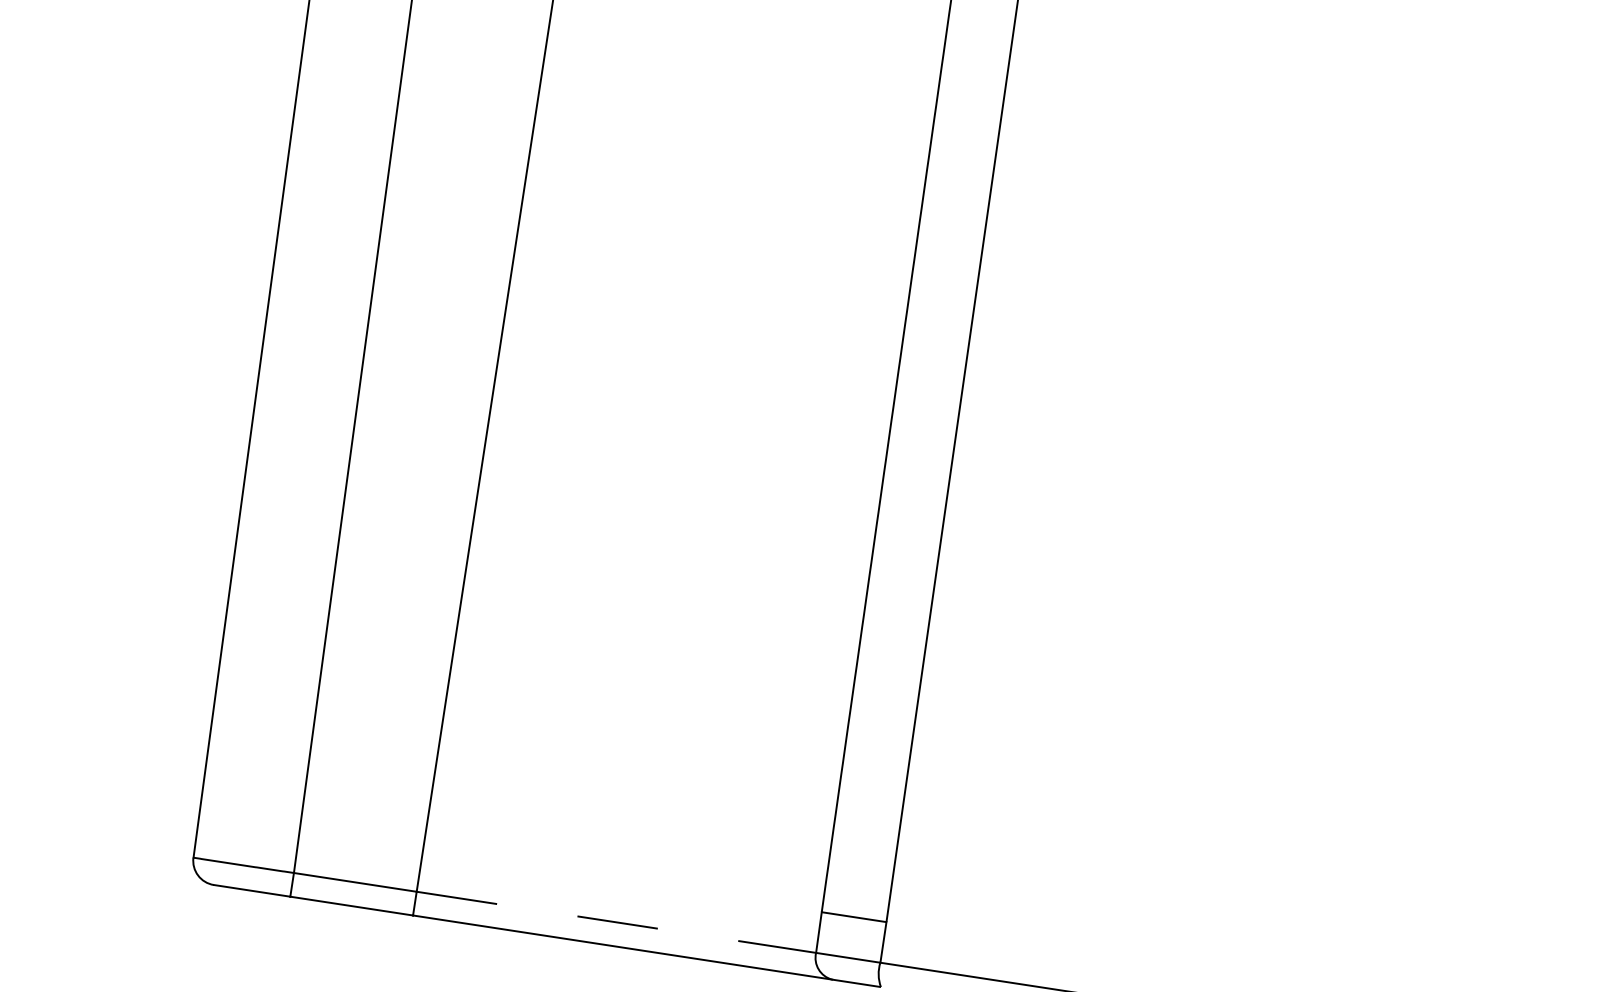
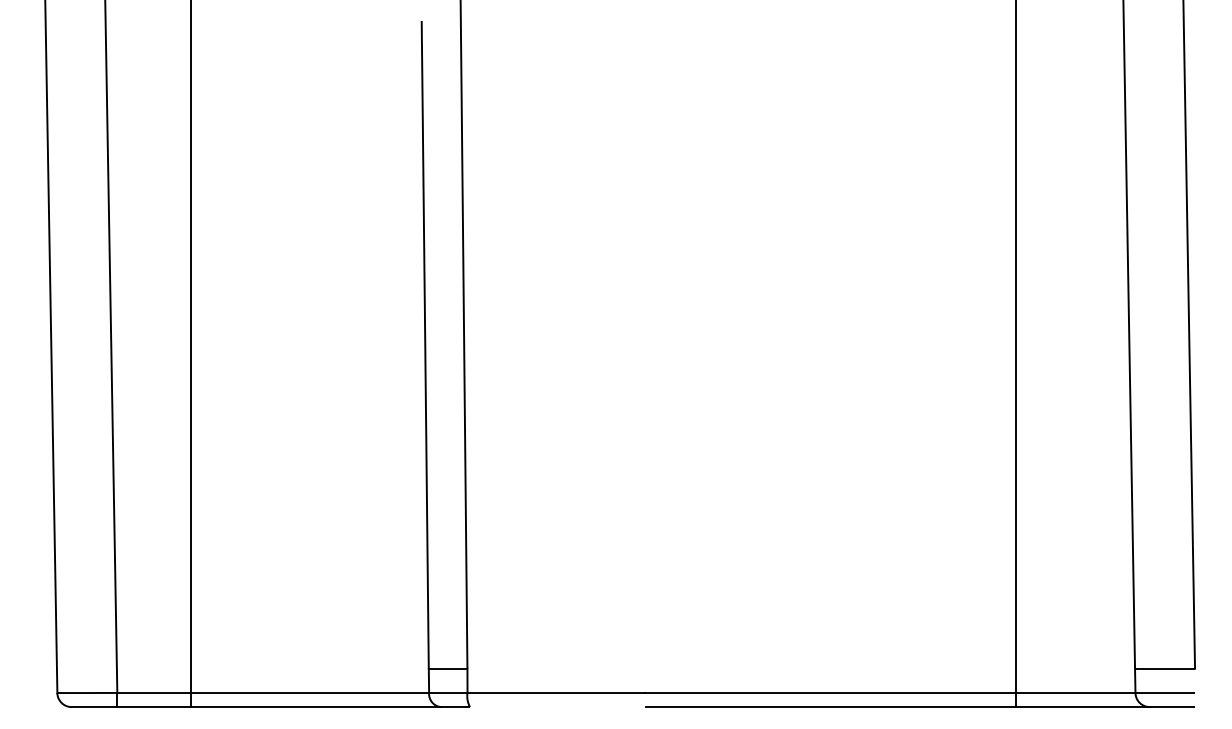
line: (617, 921) -> (310, 692), dashed -> solid

